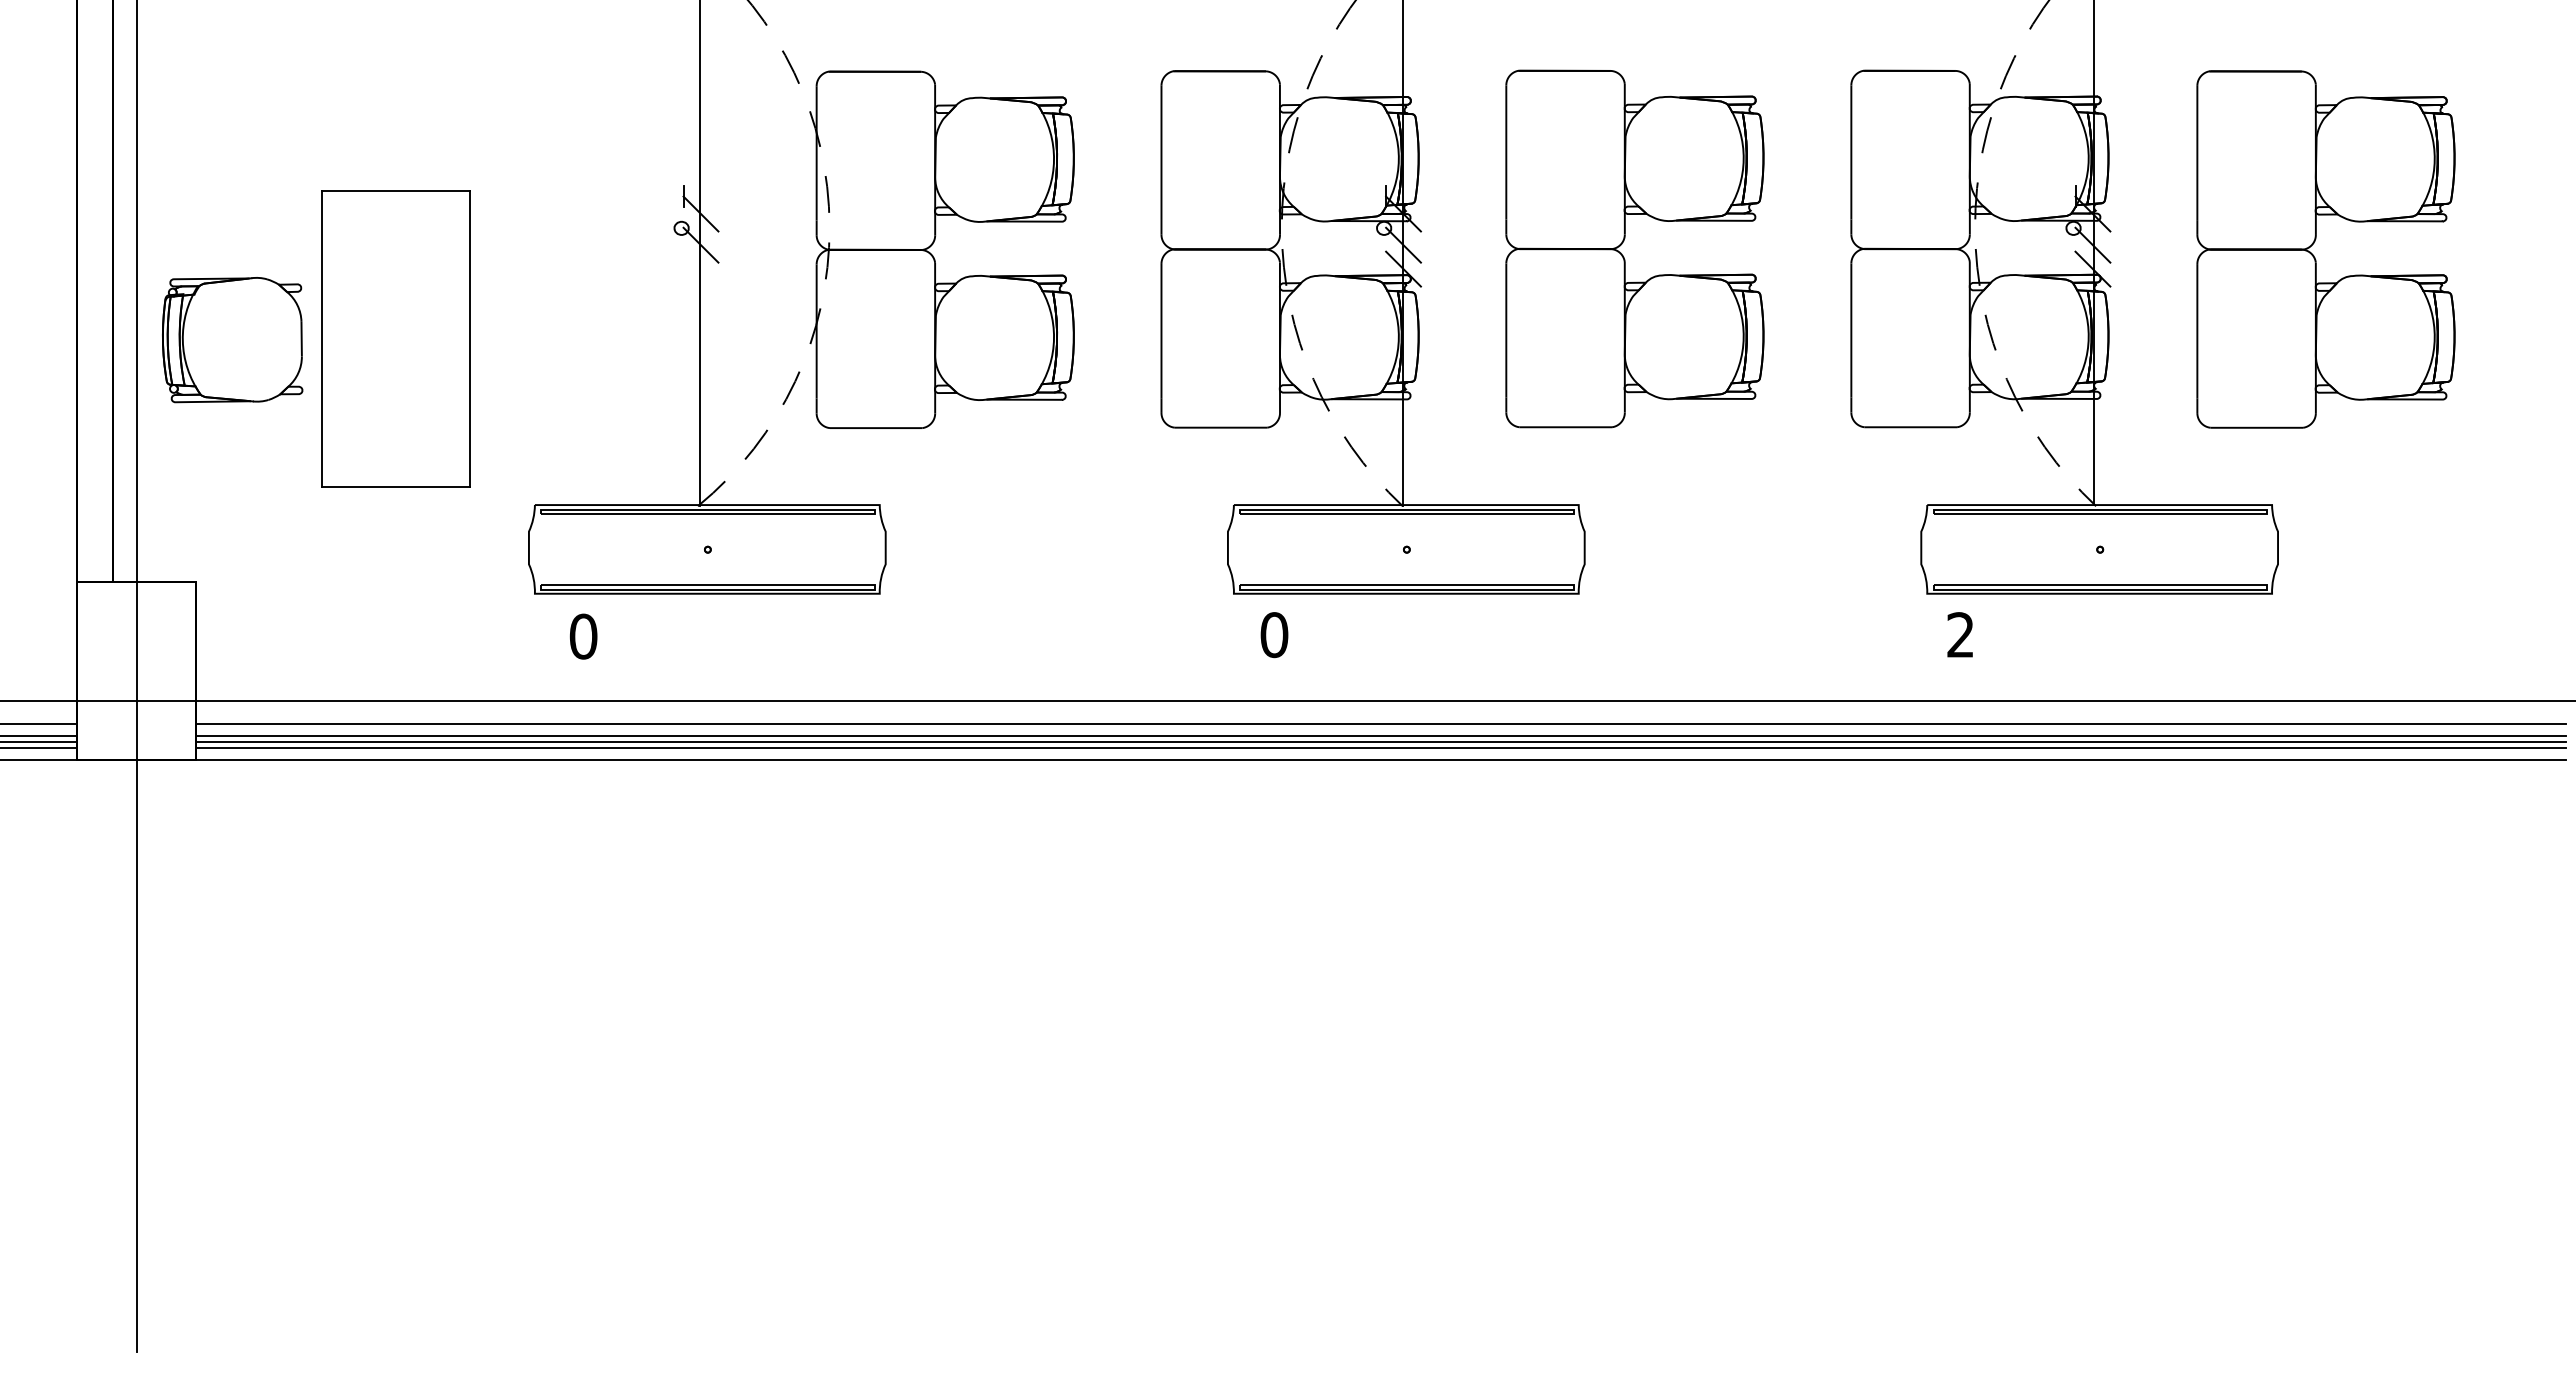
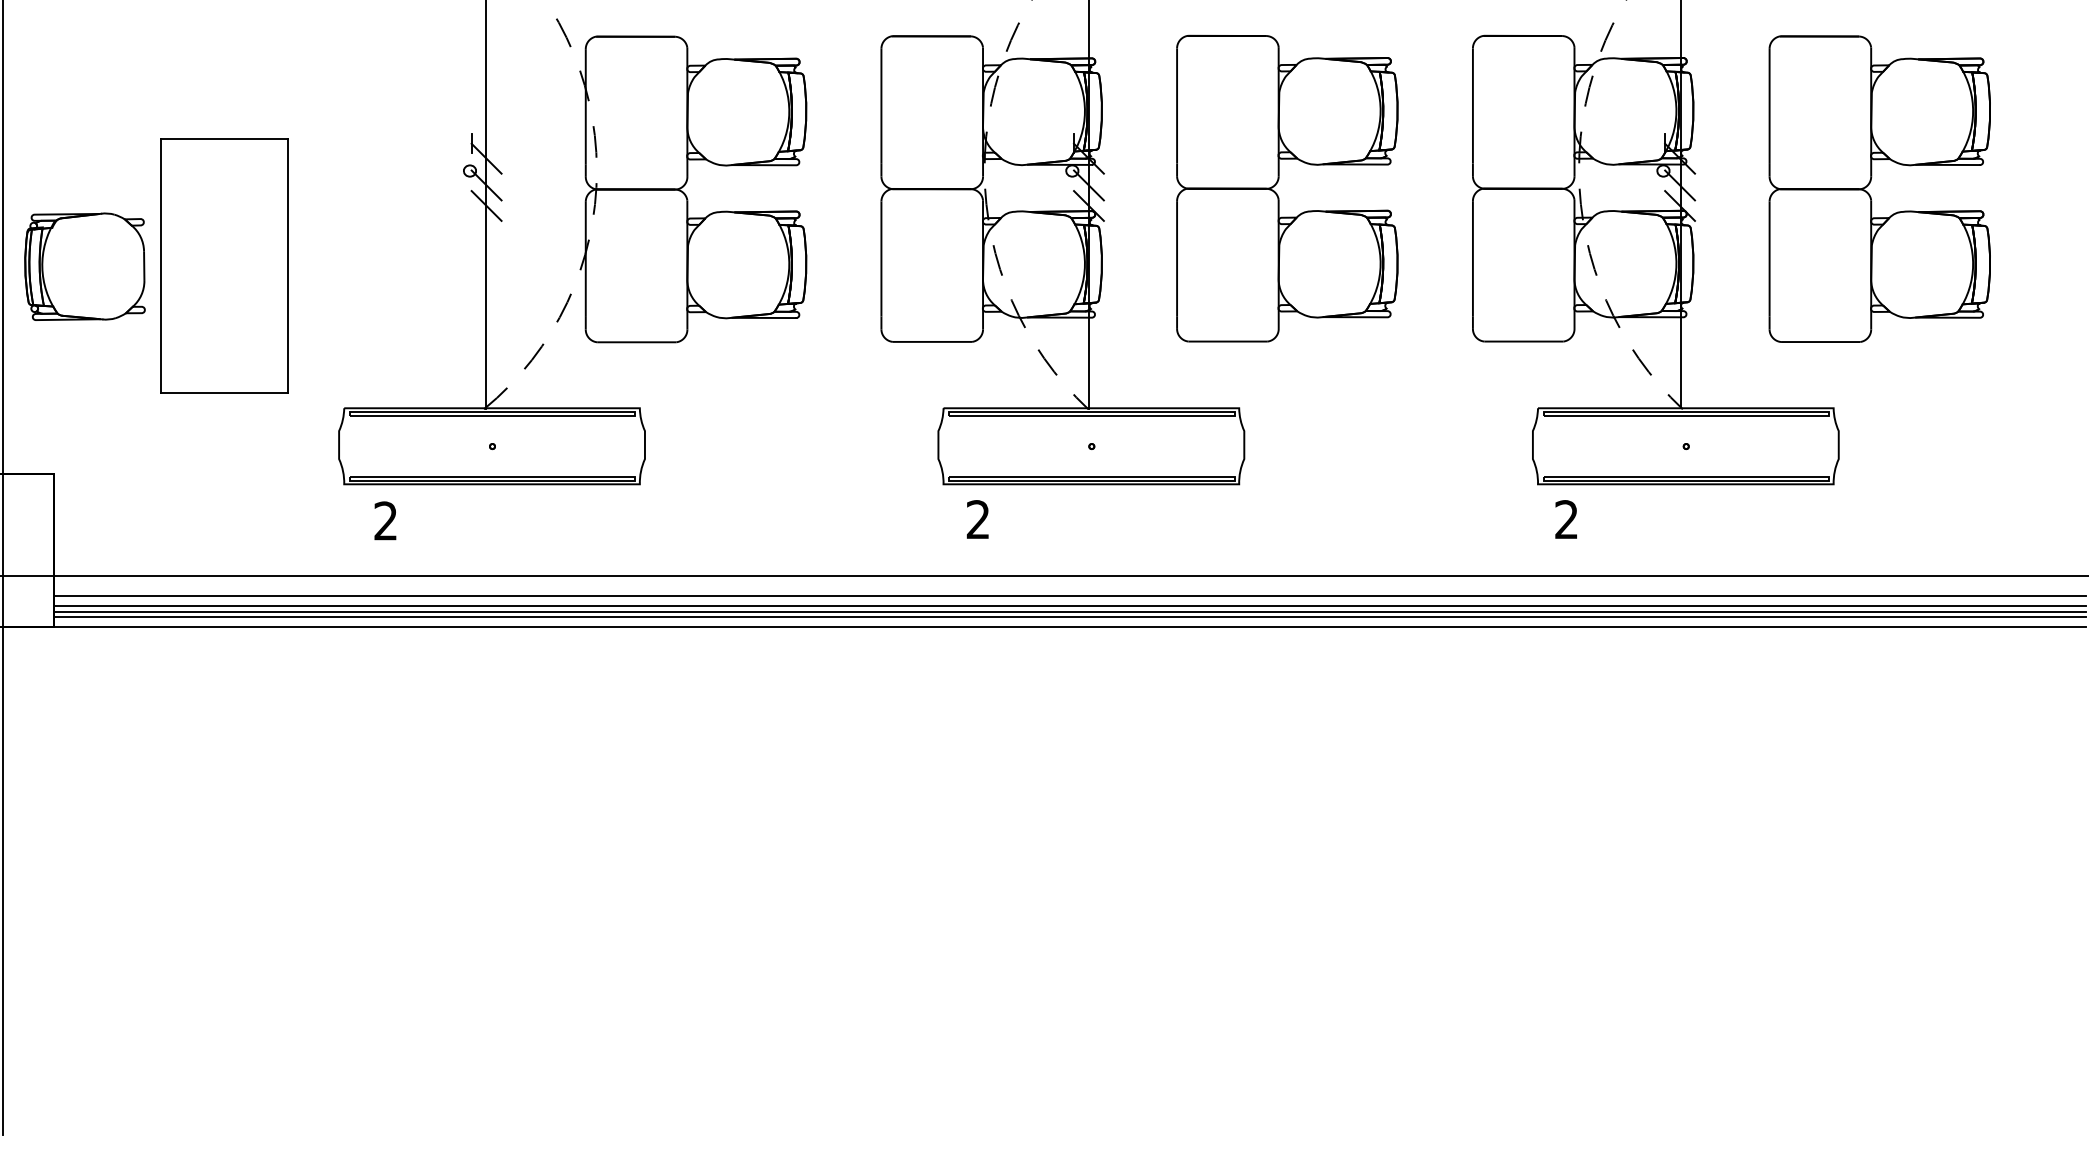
line: (700, 268) -> (486, 205), added
text: (1274, 635) -> (978, 520), 0 -> 2
text: (583, 636) -> (385, 520), 0 -> 2

